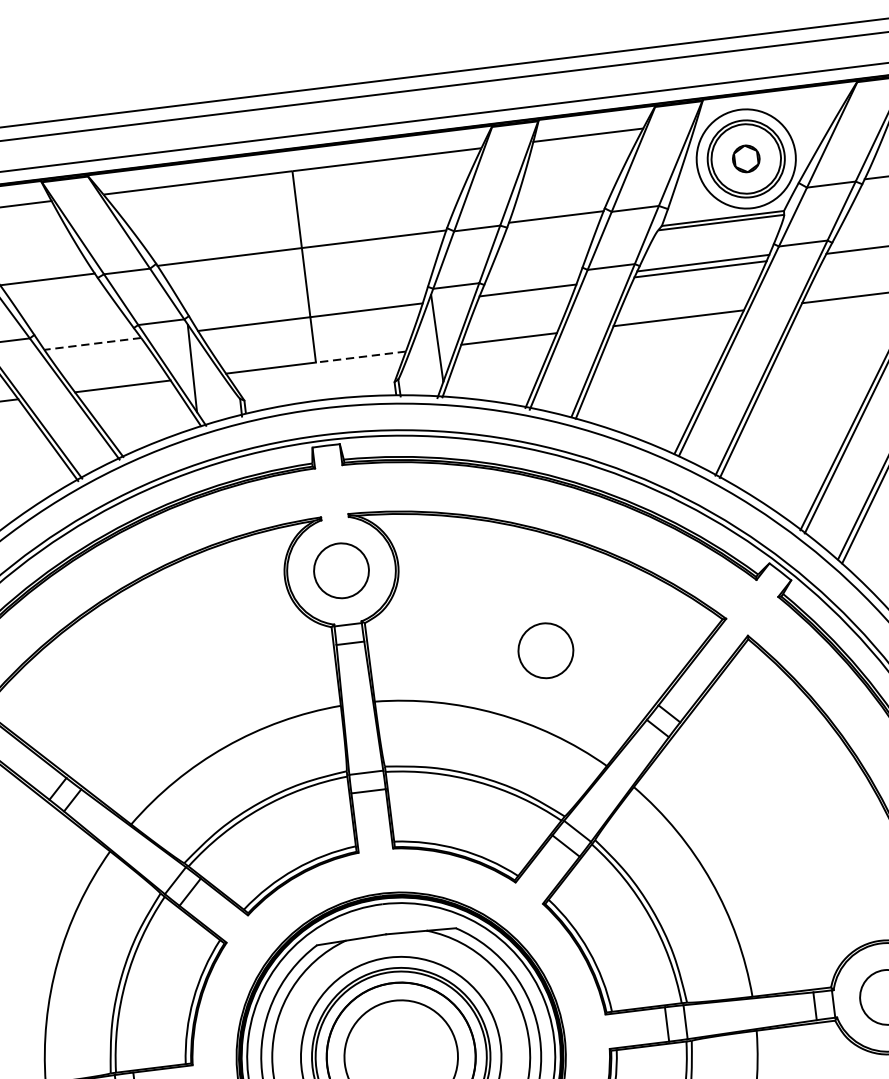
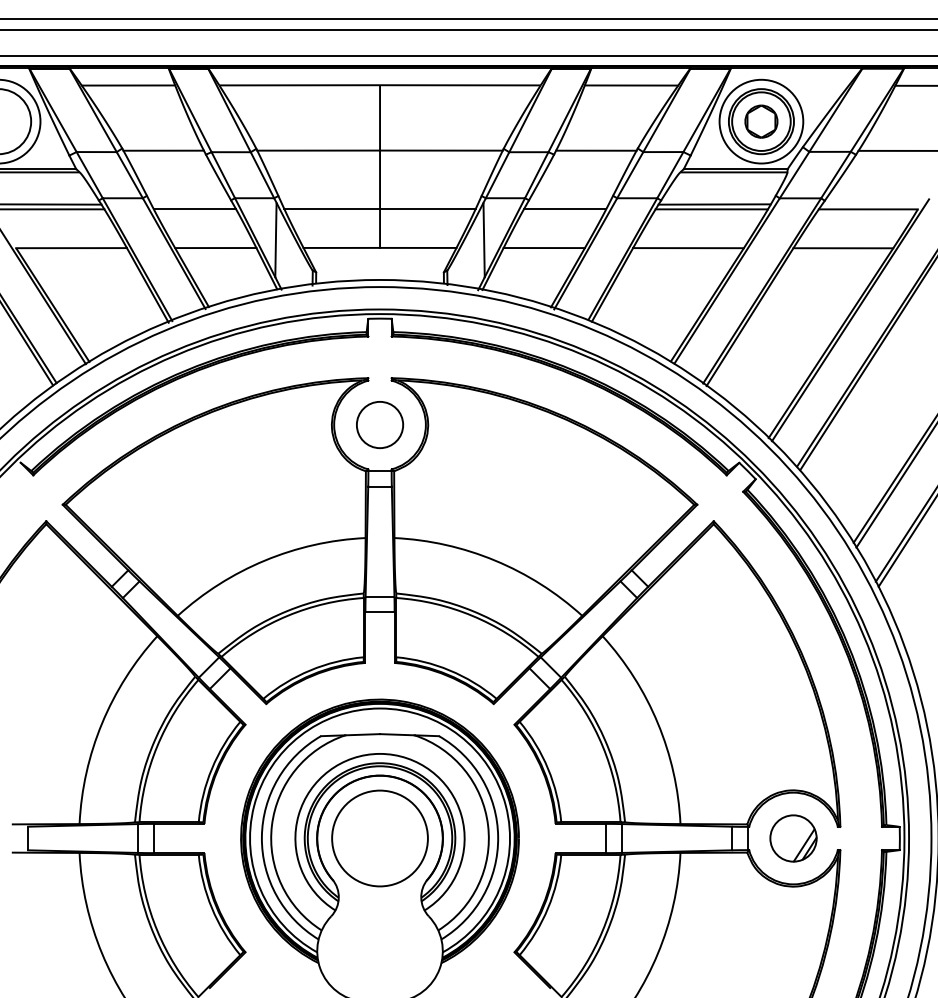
part: (746, 158) -> (761, 121), size x1.43
line: (92, 344) -> (194, 209), dashed -> solid
line: (359, 356) -> (417, 247), dashed -> solid
circle: (546, 650) -> (543, 512), removed

